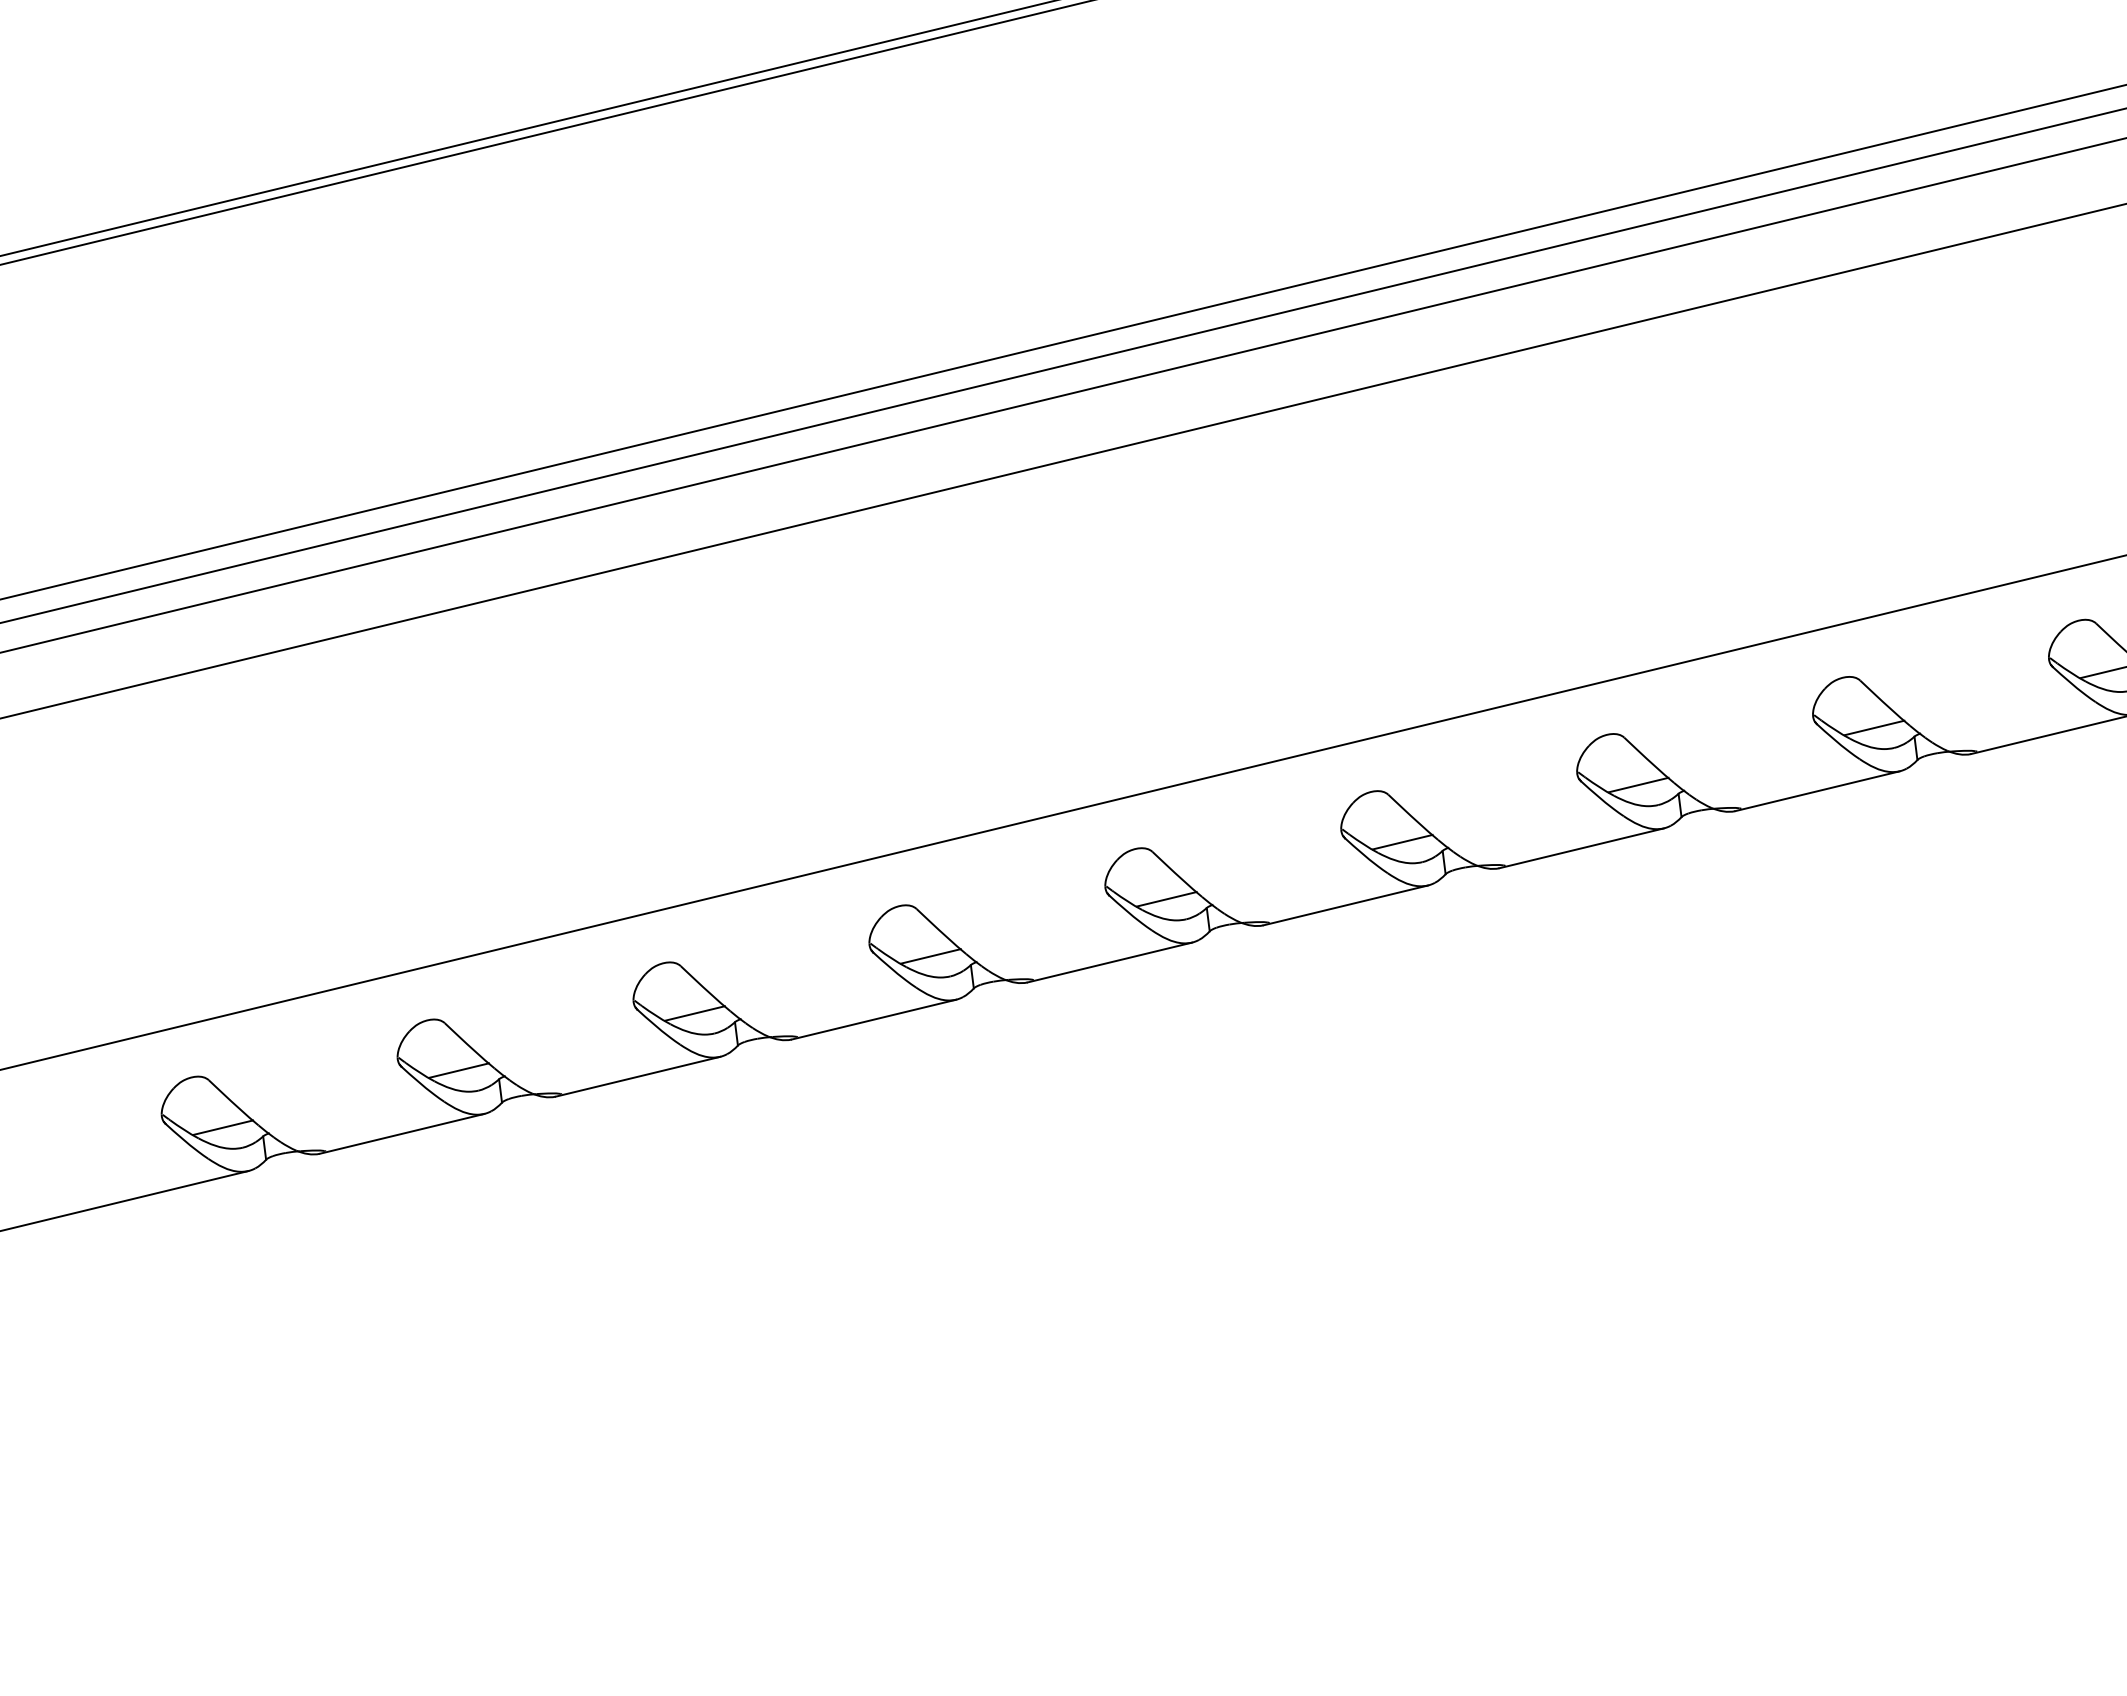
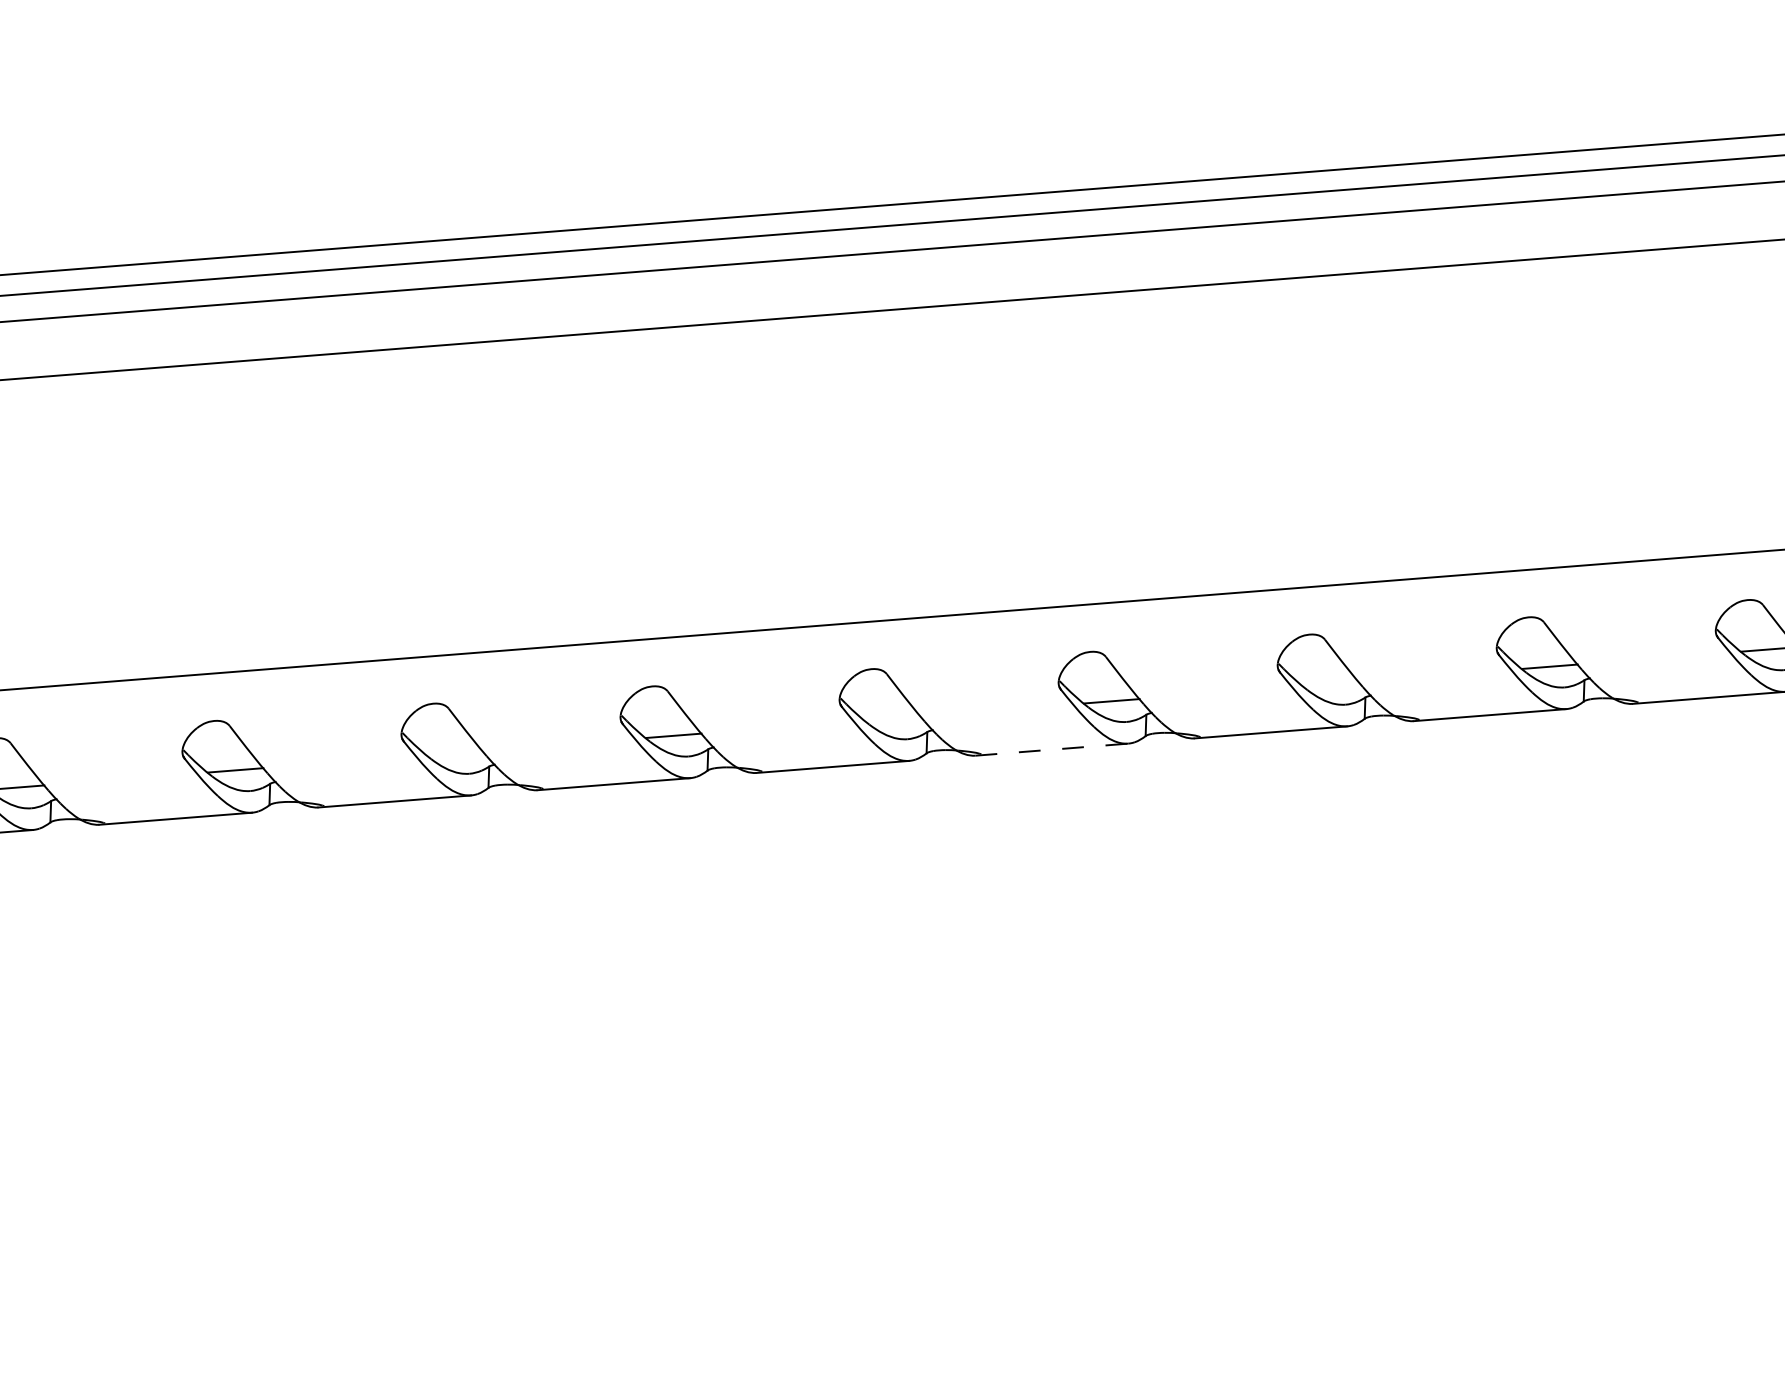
line: (1638, 784) -> (1330, 683), removed
line: (1166, 899) -> (892, 718), removed
line: (1345, 905) -> (1051, 749), solid -> dashed
line: (694, 1013) -> (454, 753), removed

